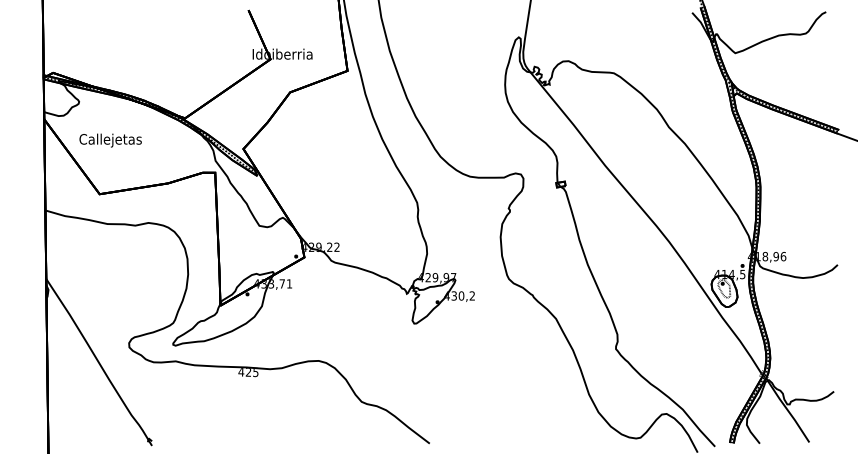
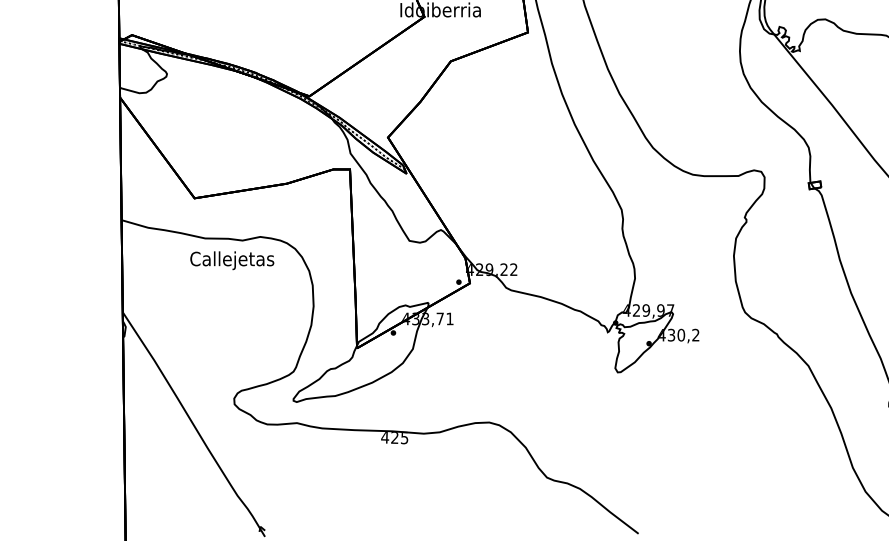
text: (110, 140) -> (232, 260), moved

